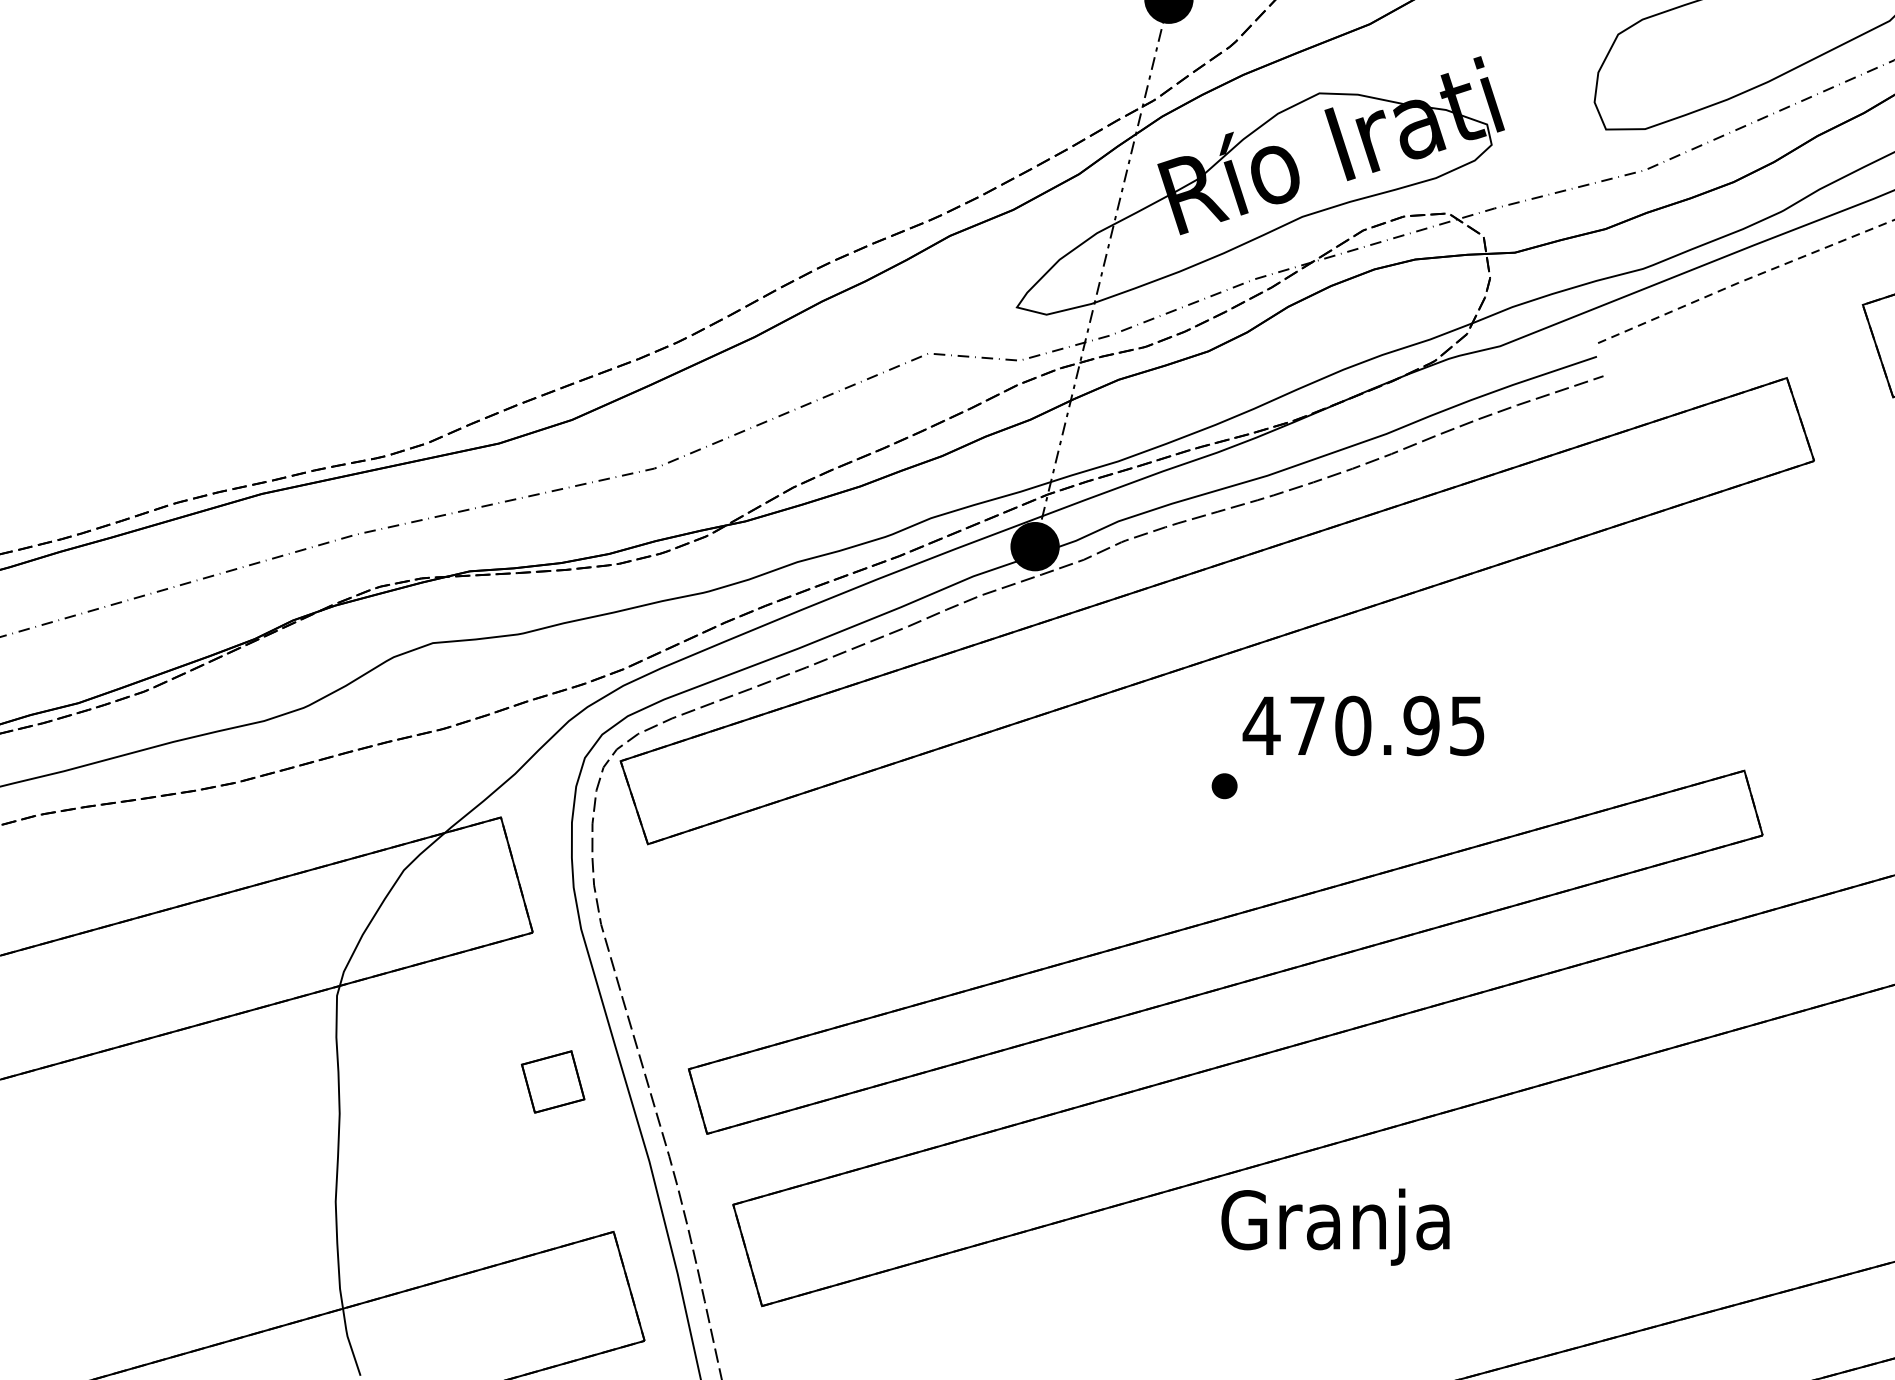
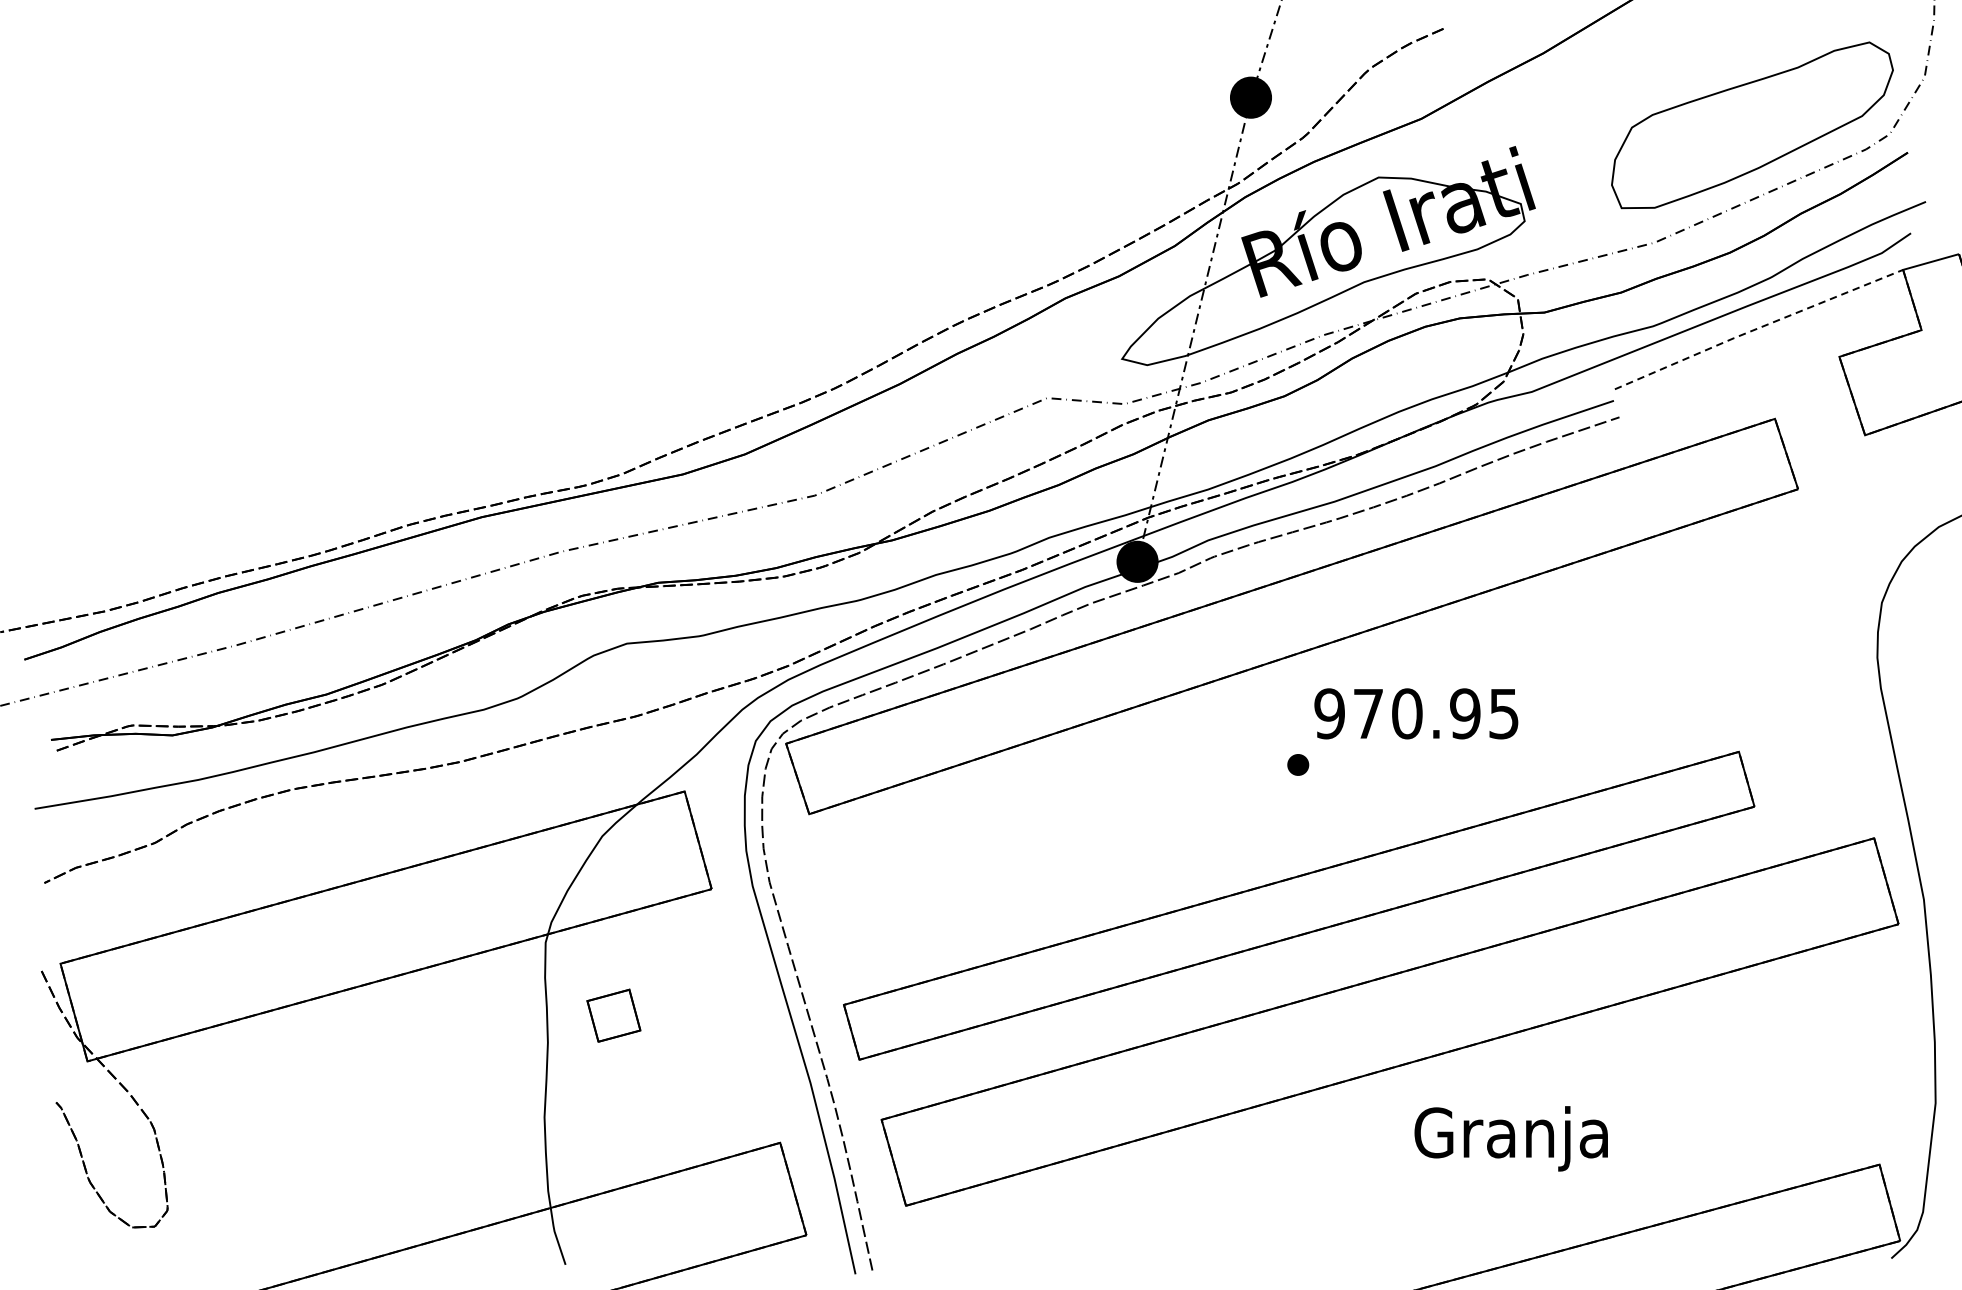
text: (1261, 725) -> (1329, 713), 470.95 -> 970.95
part: (552, 1081) -> (613, 1015), moved
text: (1334, 1226) -> (1510, 1138), moved

